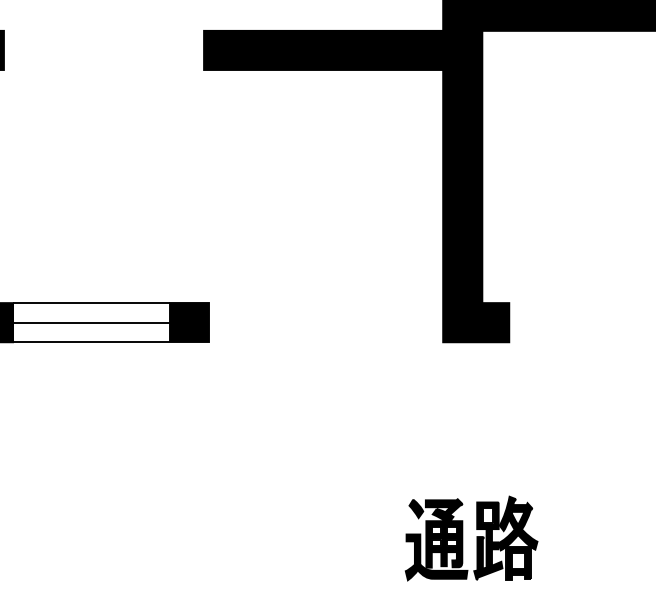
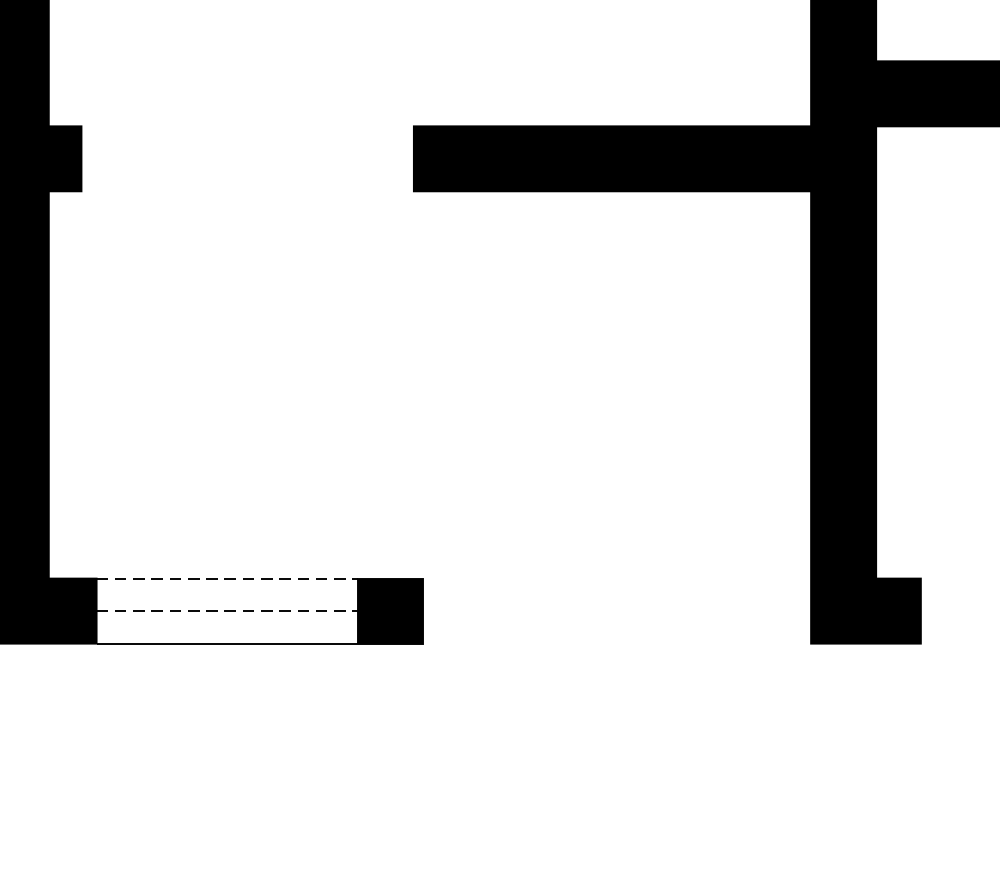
line: (91, 303) -> (226, 579), solid -> dashed
line: (91, 322) -> (226, 610), solid -> dashed

